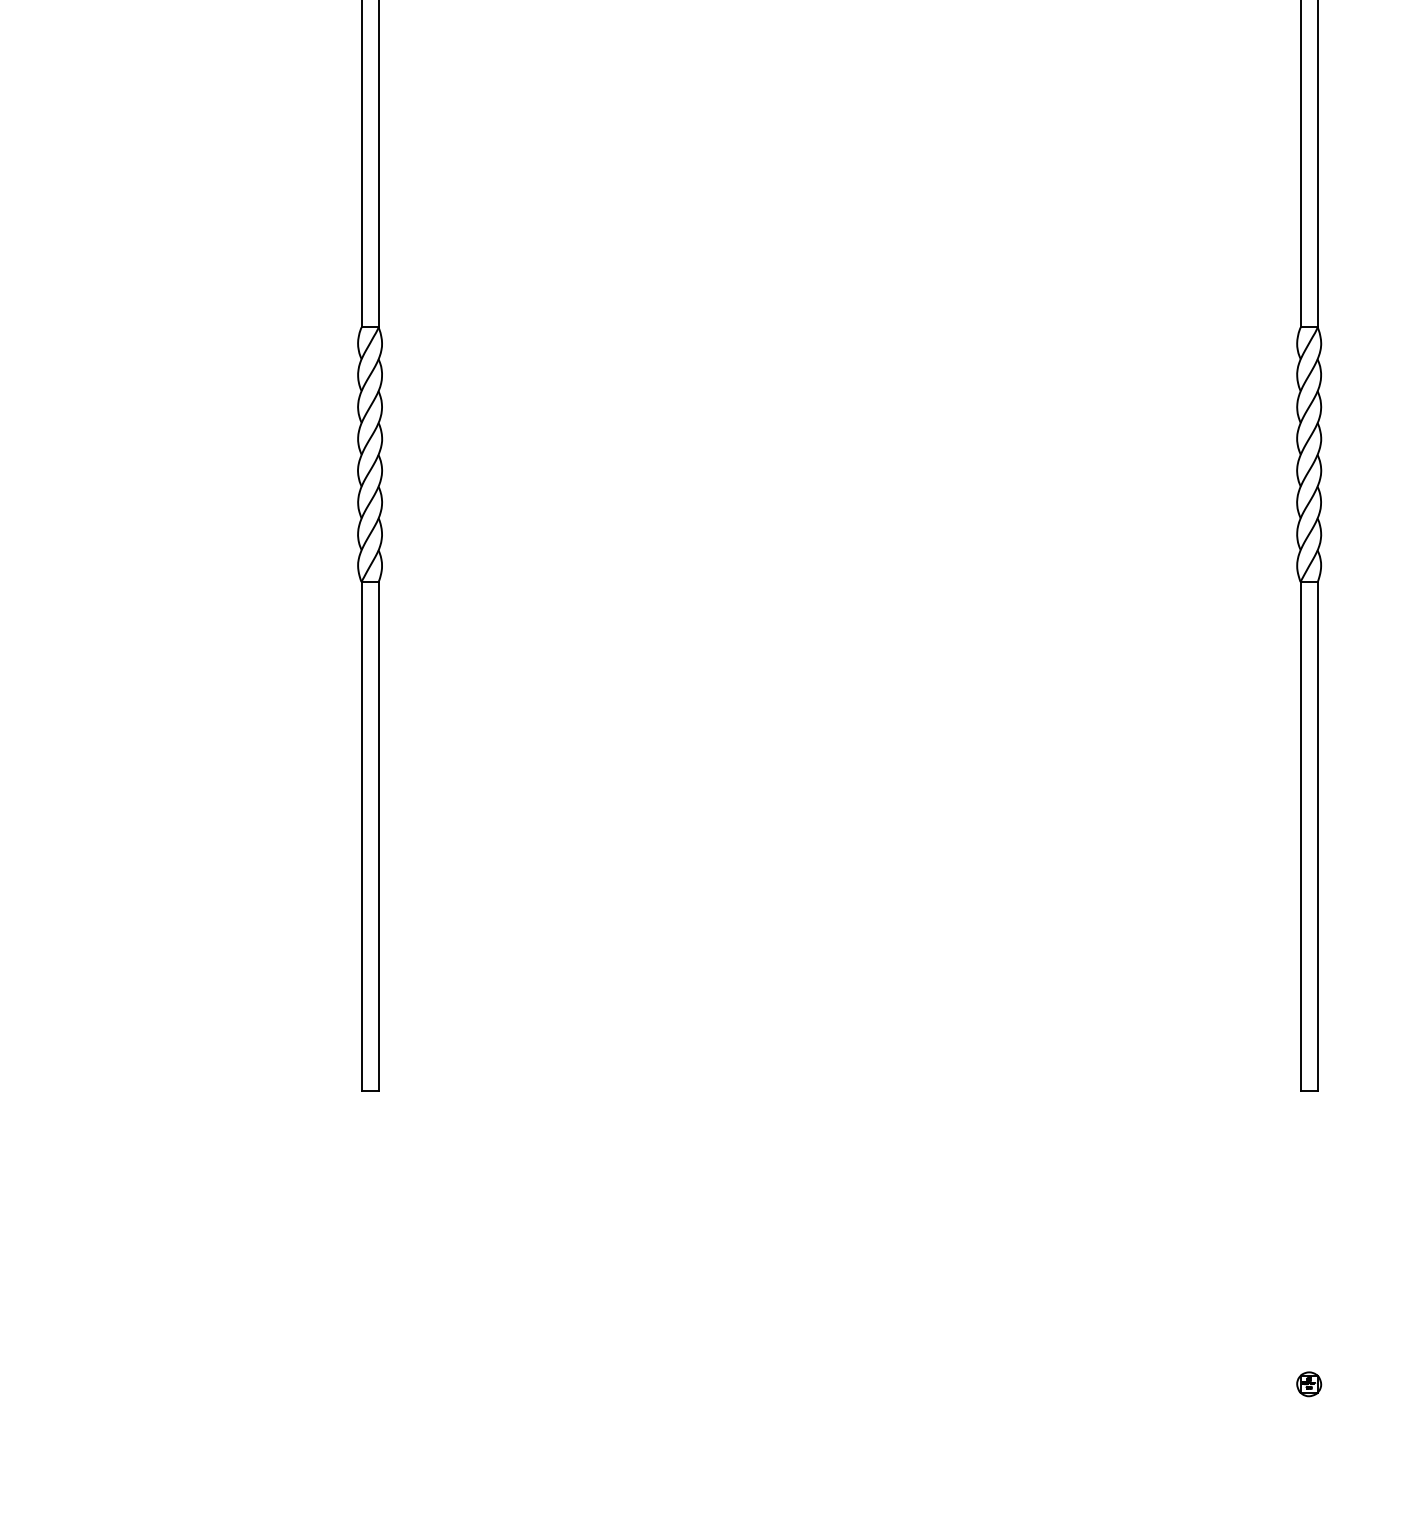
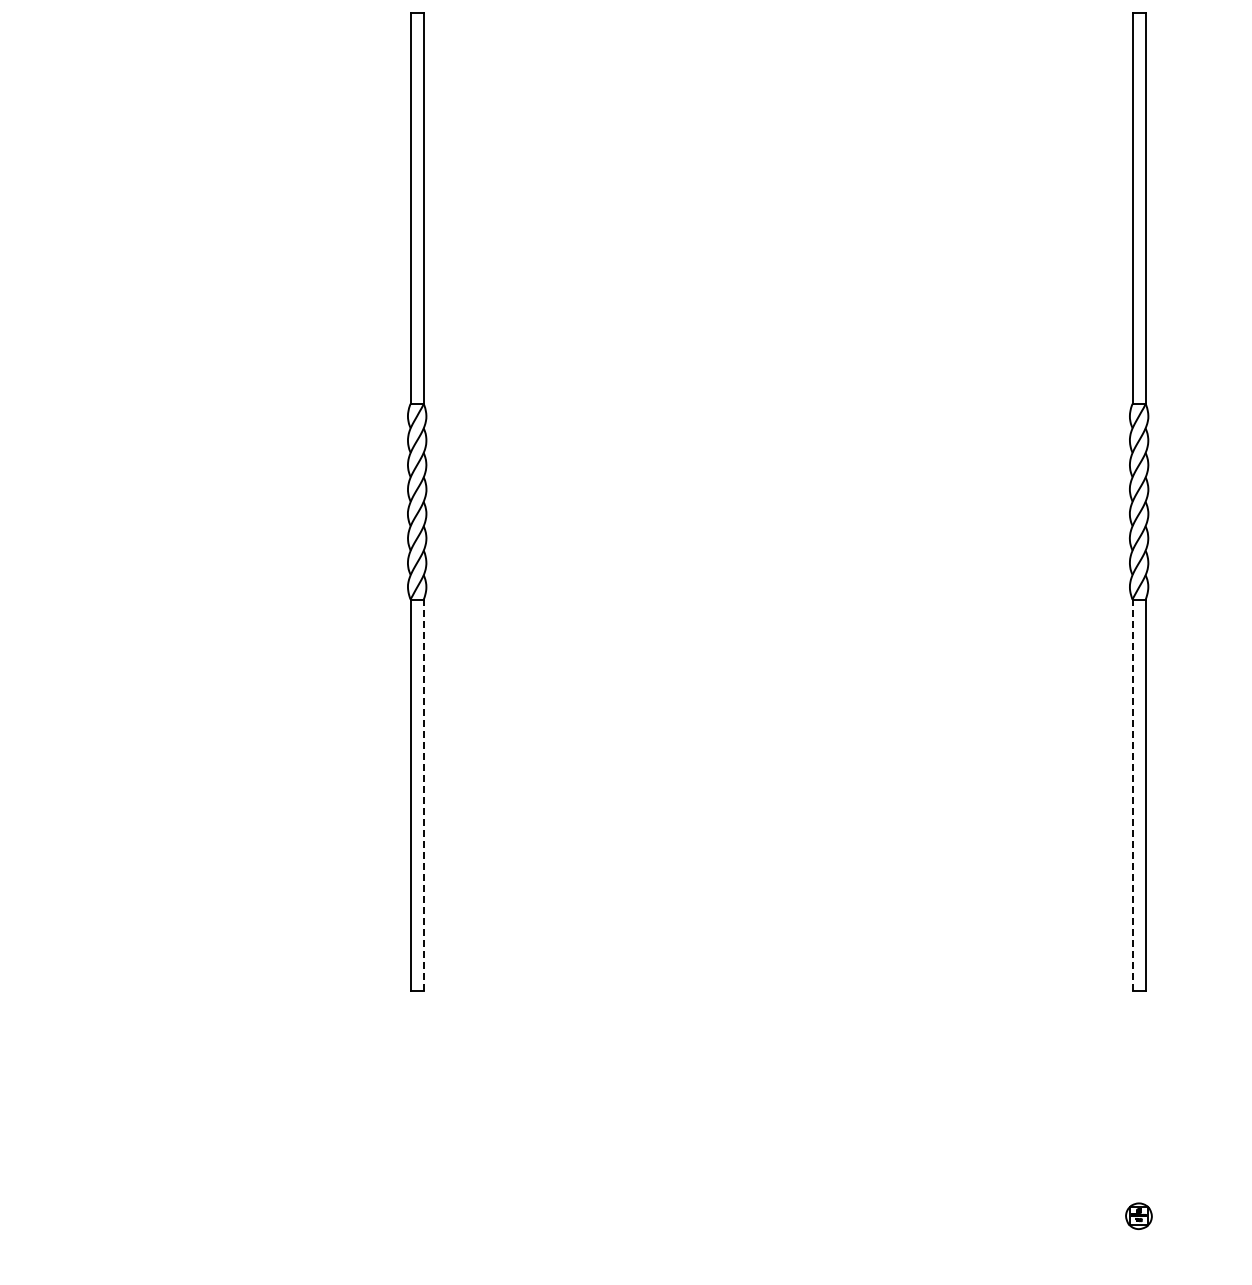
line: (378, 836) -> (423, 795), solid -> dashed
line: (1300, 836) -> (1132, 795), solid -> dashed
part: (1309, 1384) -> (1139, 1216), size x1.4

